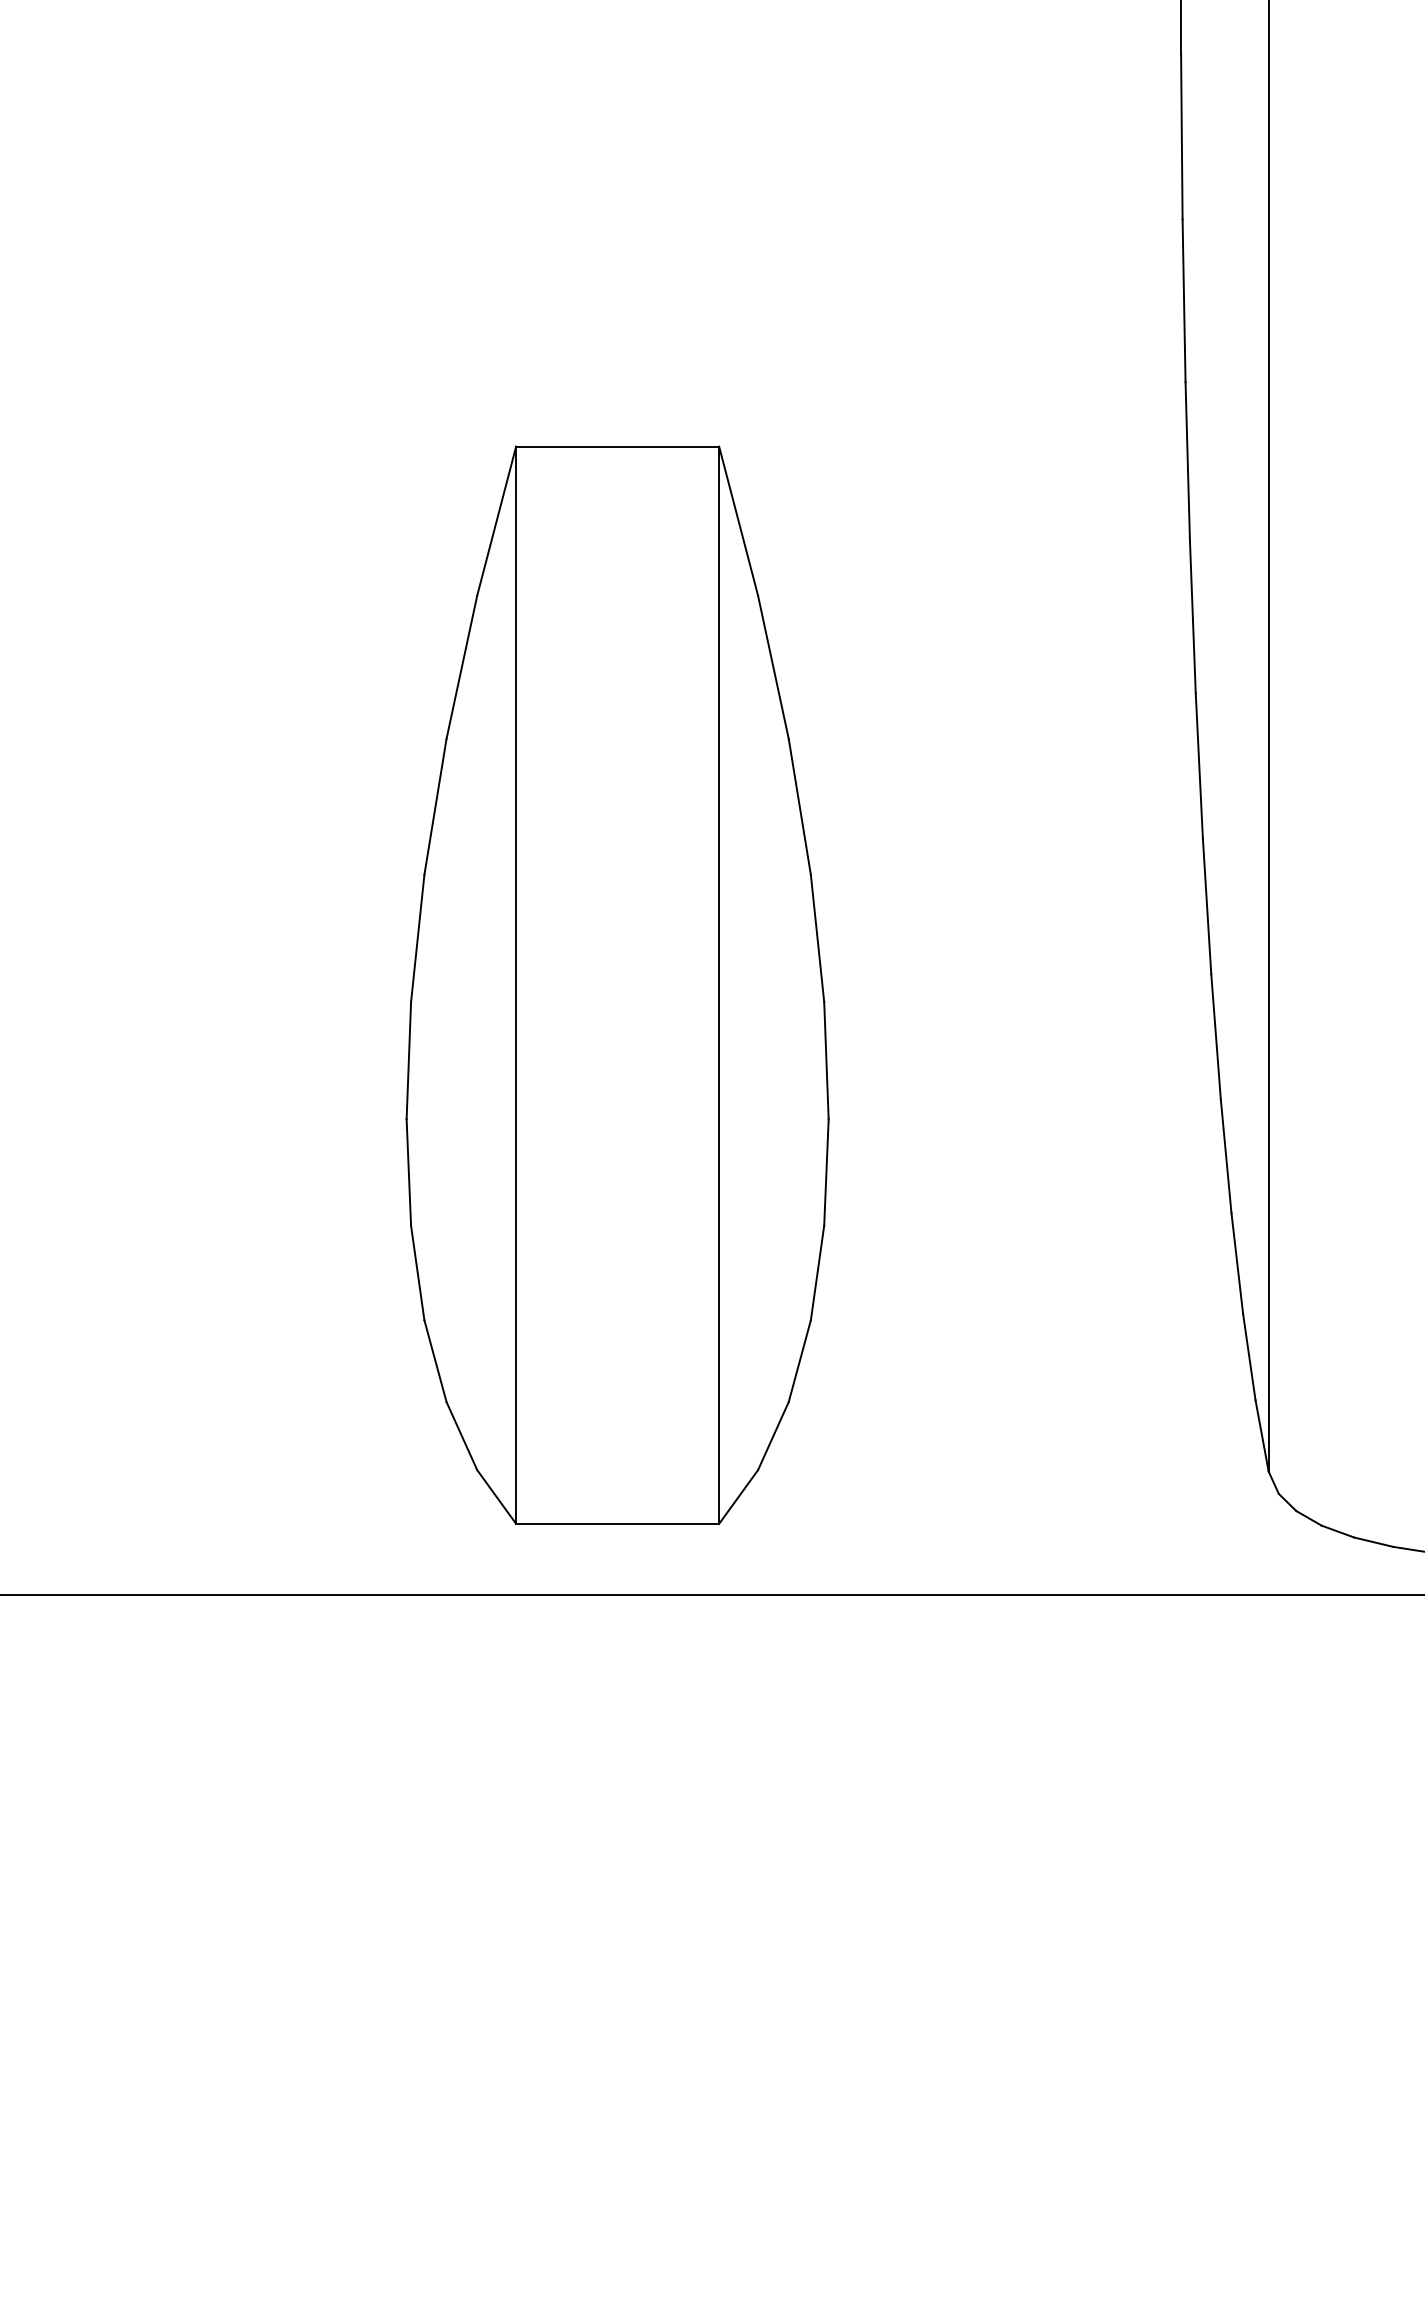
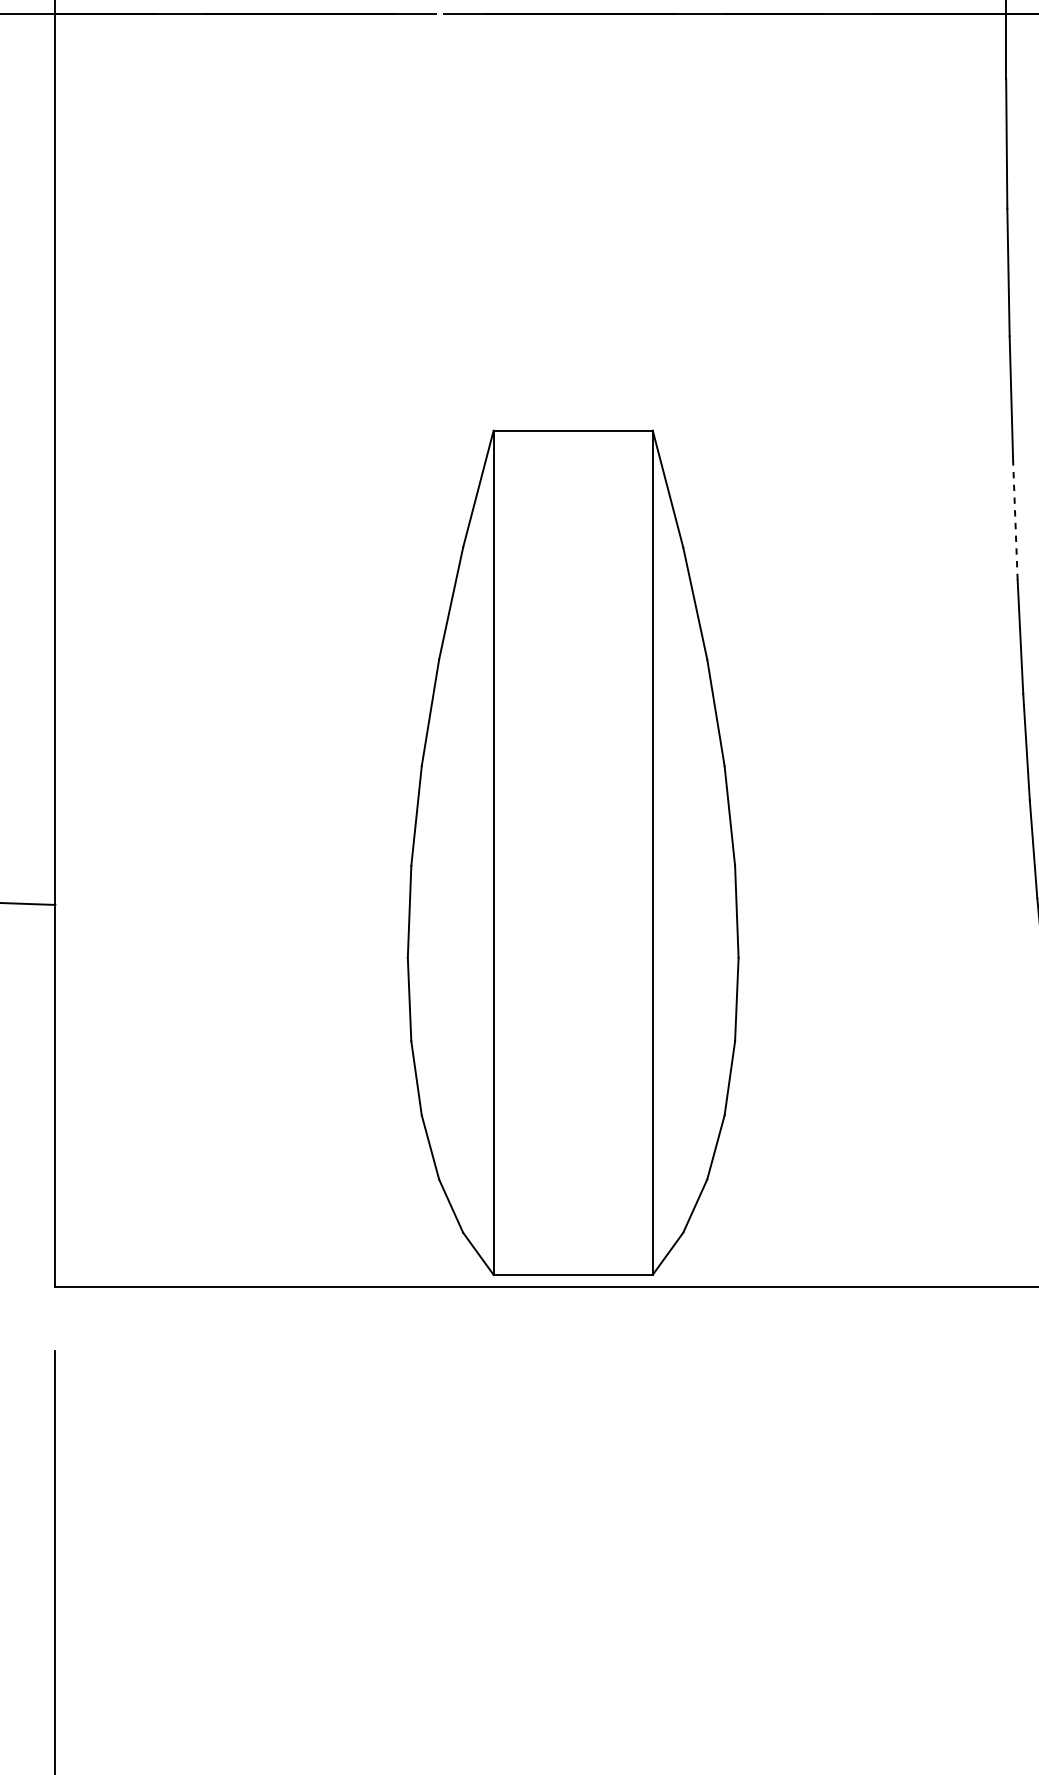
line: (1192, 616) -> (1015, 519), solid -> dashed
part: (617, 984) -> (573, 852), moved

